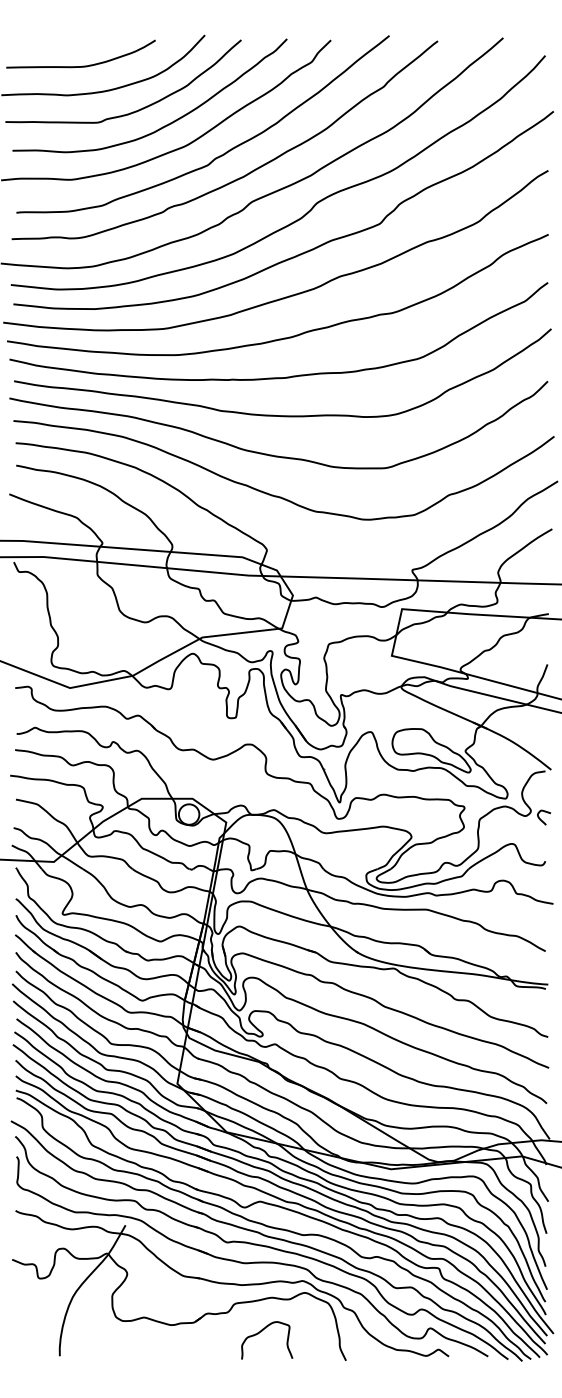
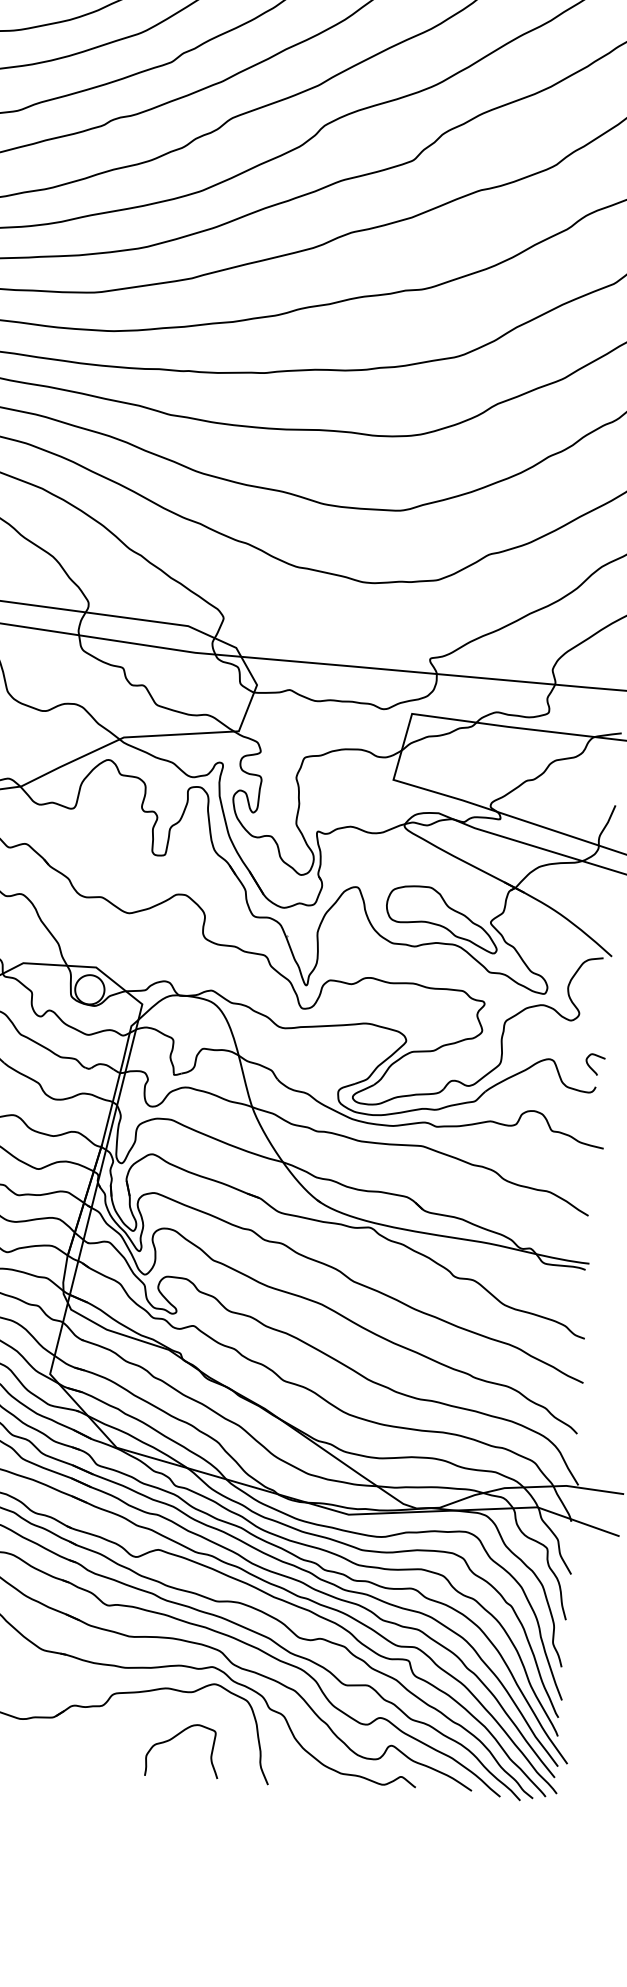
curve: (541, 819) -> (591, 1066), moved
curve: (261, 1332) -> (175, 1738), moved

